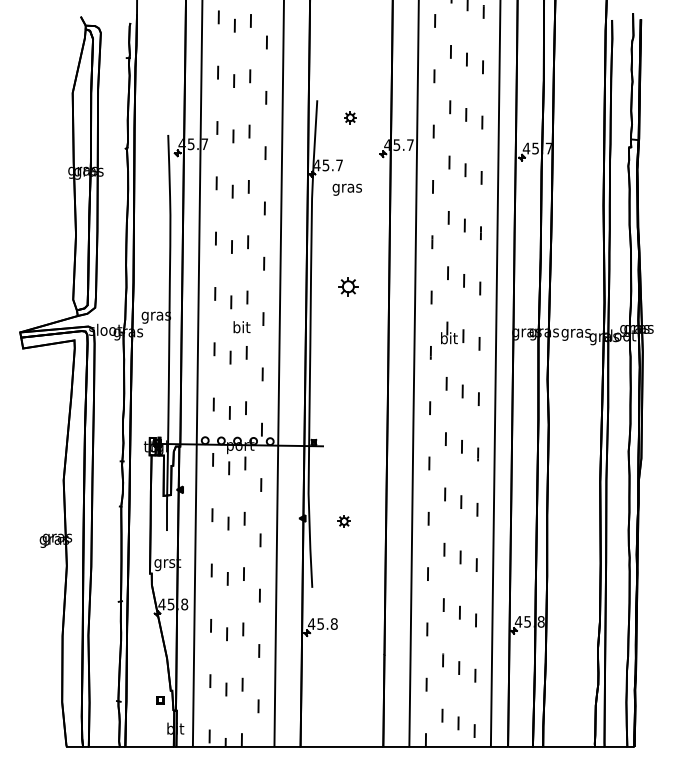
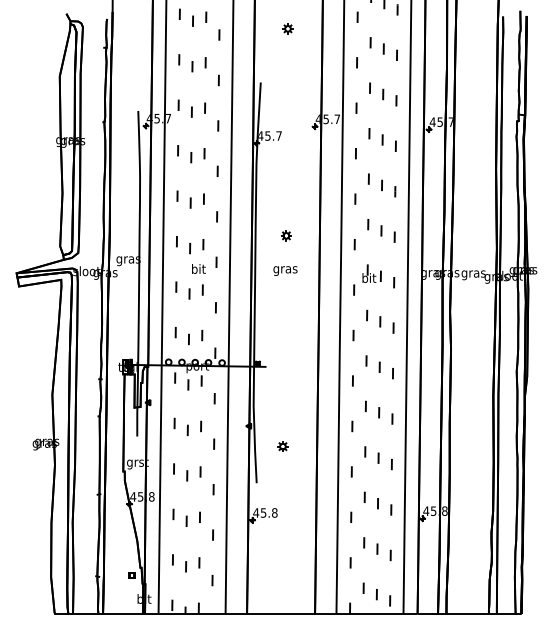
part: (349, 117) -> (287, 28), moved
text: (347, 189) -> (285, 270), moved
part: (348, 286) -> (286, 235), size x0.62
part: (343, 521) -> (282, 446), moved

